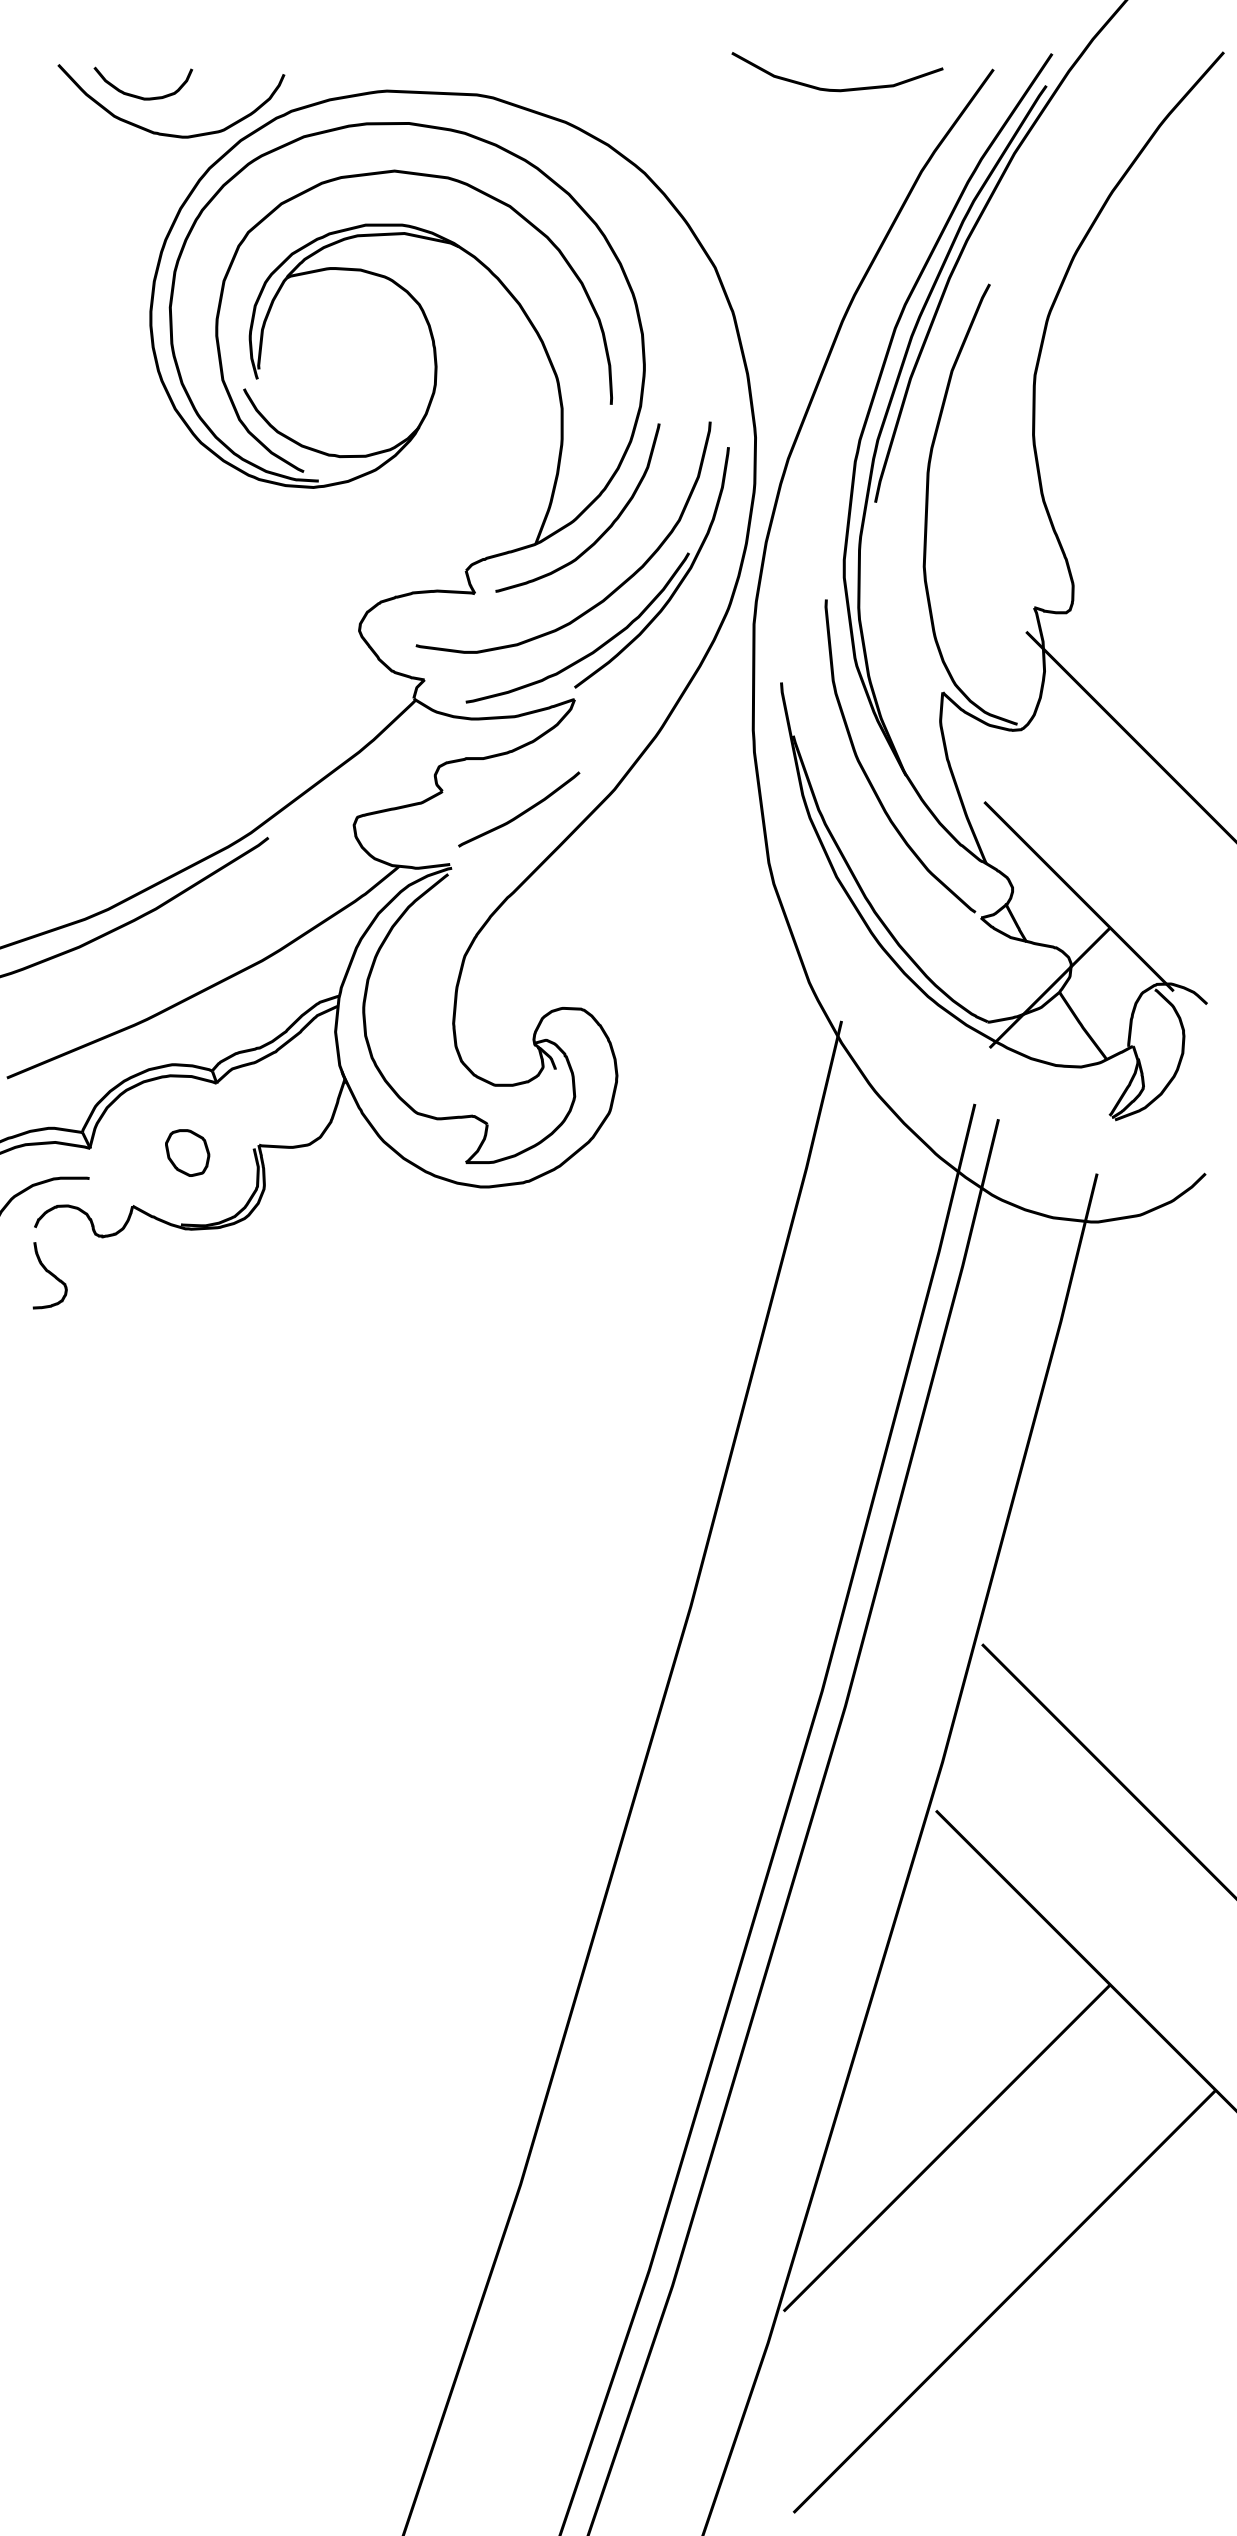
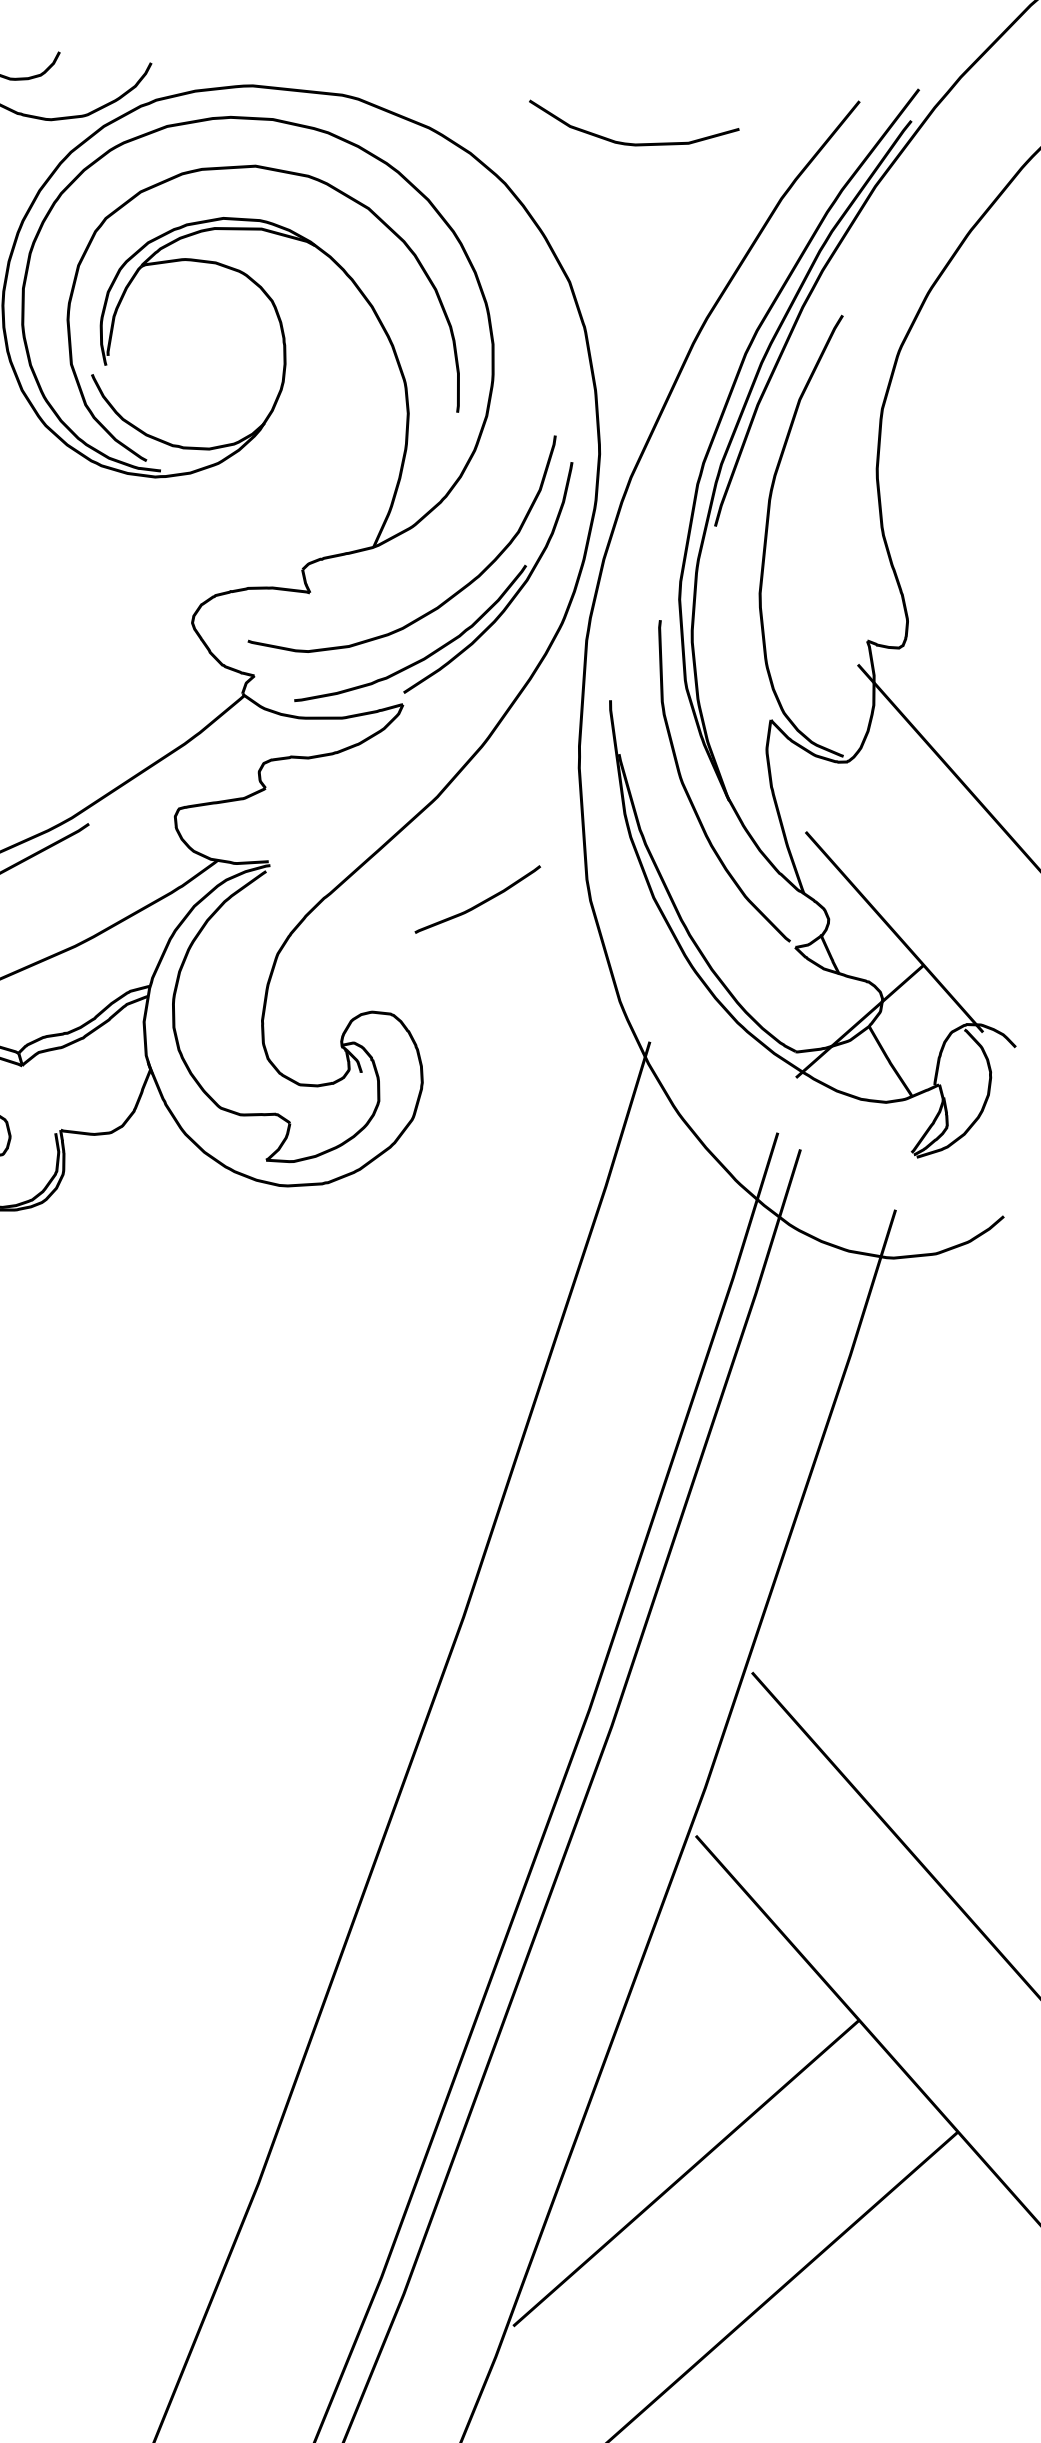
curve: (837, 89) -> (632, 143), moved
curve: (602, 532) -> (441, 539), removed
curve: (522, 811) -> (481, 901), moved

